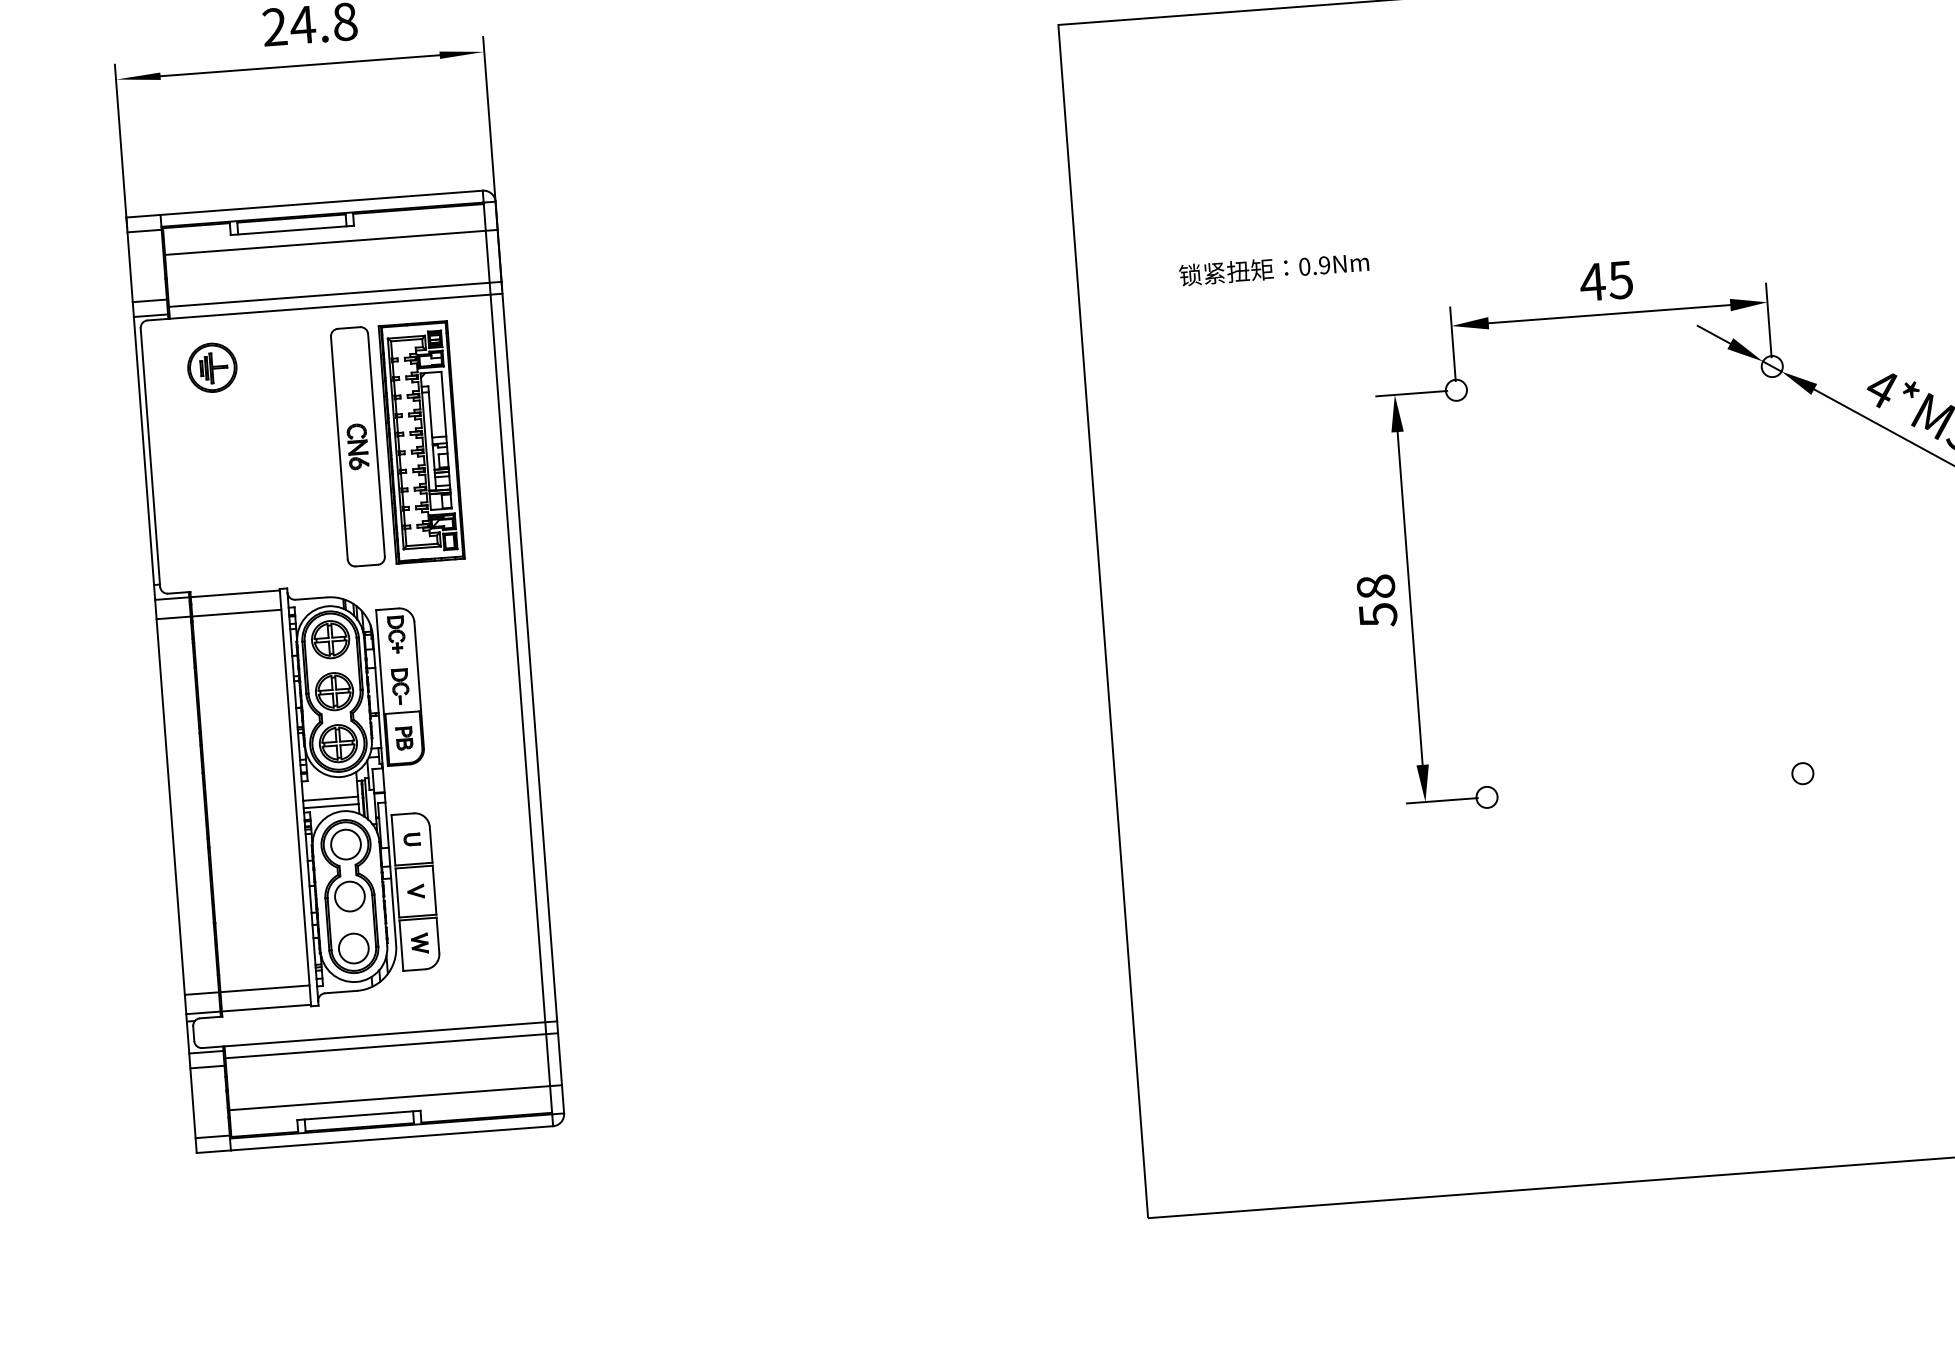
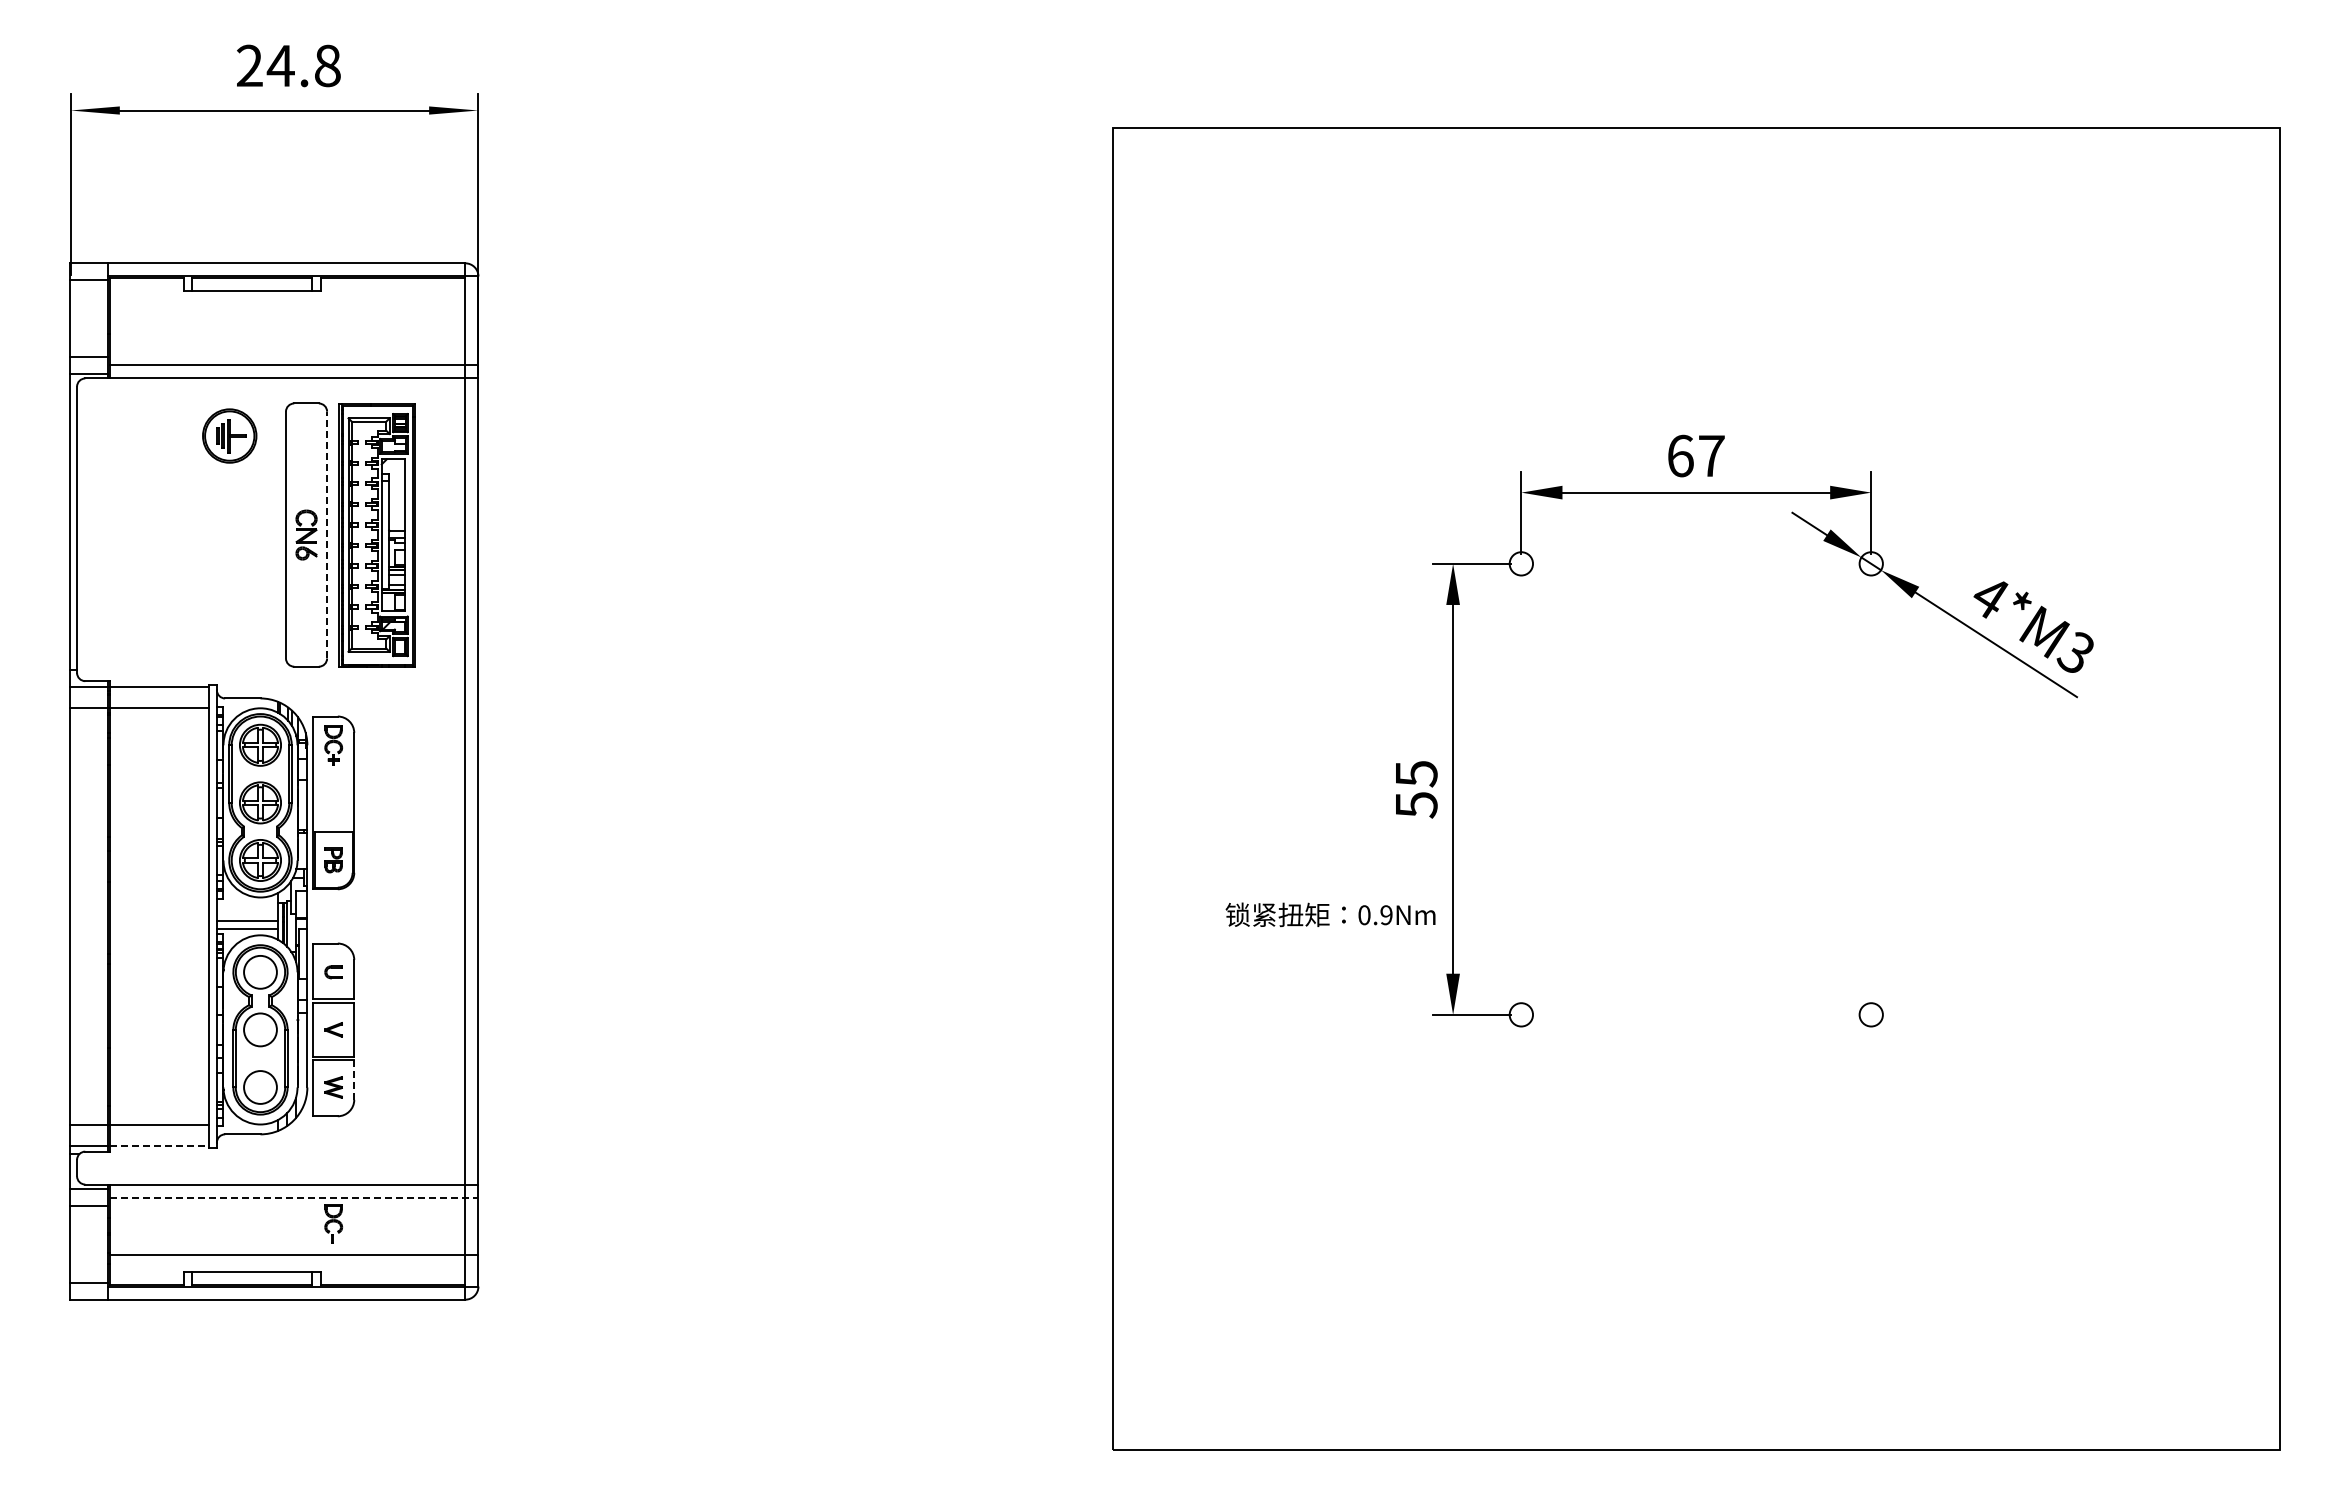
line: (330, 242) -> (293, 307), removed
text: (1274, 268) -> (1330, 914), moved
text: (1606, 280) -> (1695, 455), 45 -> 67
part: (212, 367) -> (229, 435), moved
line: (376, 444) -> (327, 534), solid -> dashed
text: (1376, 586) -> (1416, 773), 58 -> 55
part: (400, 686) -> (333, 1223), moved
line: (438, 935) -> (354, 1080), solid -> dashed
line: (266, 1007) -> (159, 1145), solid -> dashed
line: (392, 1045) -> (294, 1197), solid -> dashed

